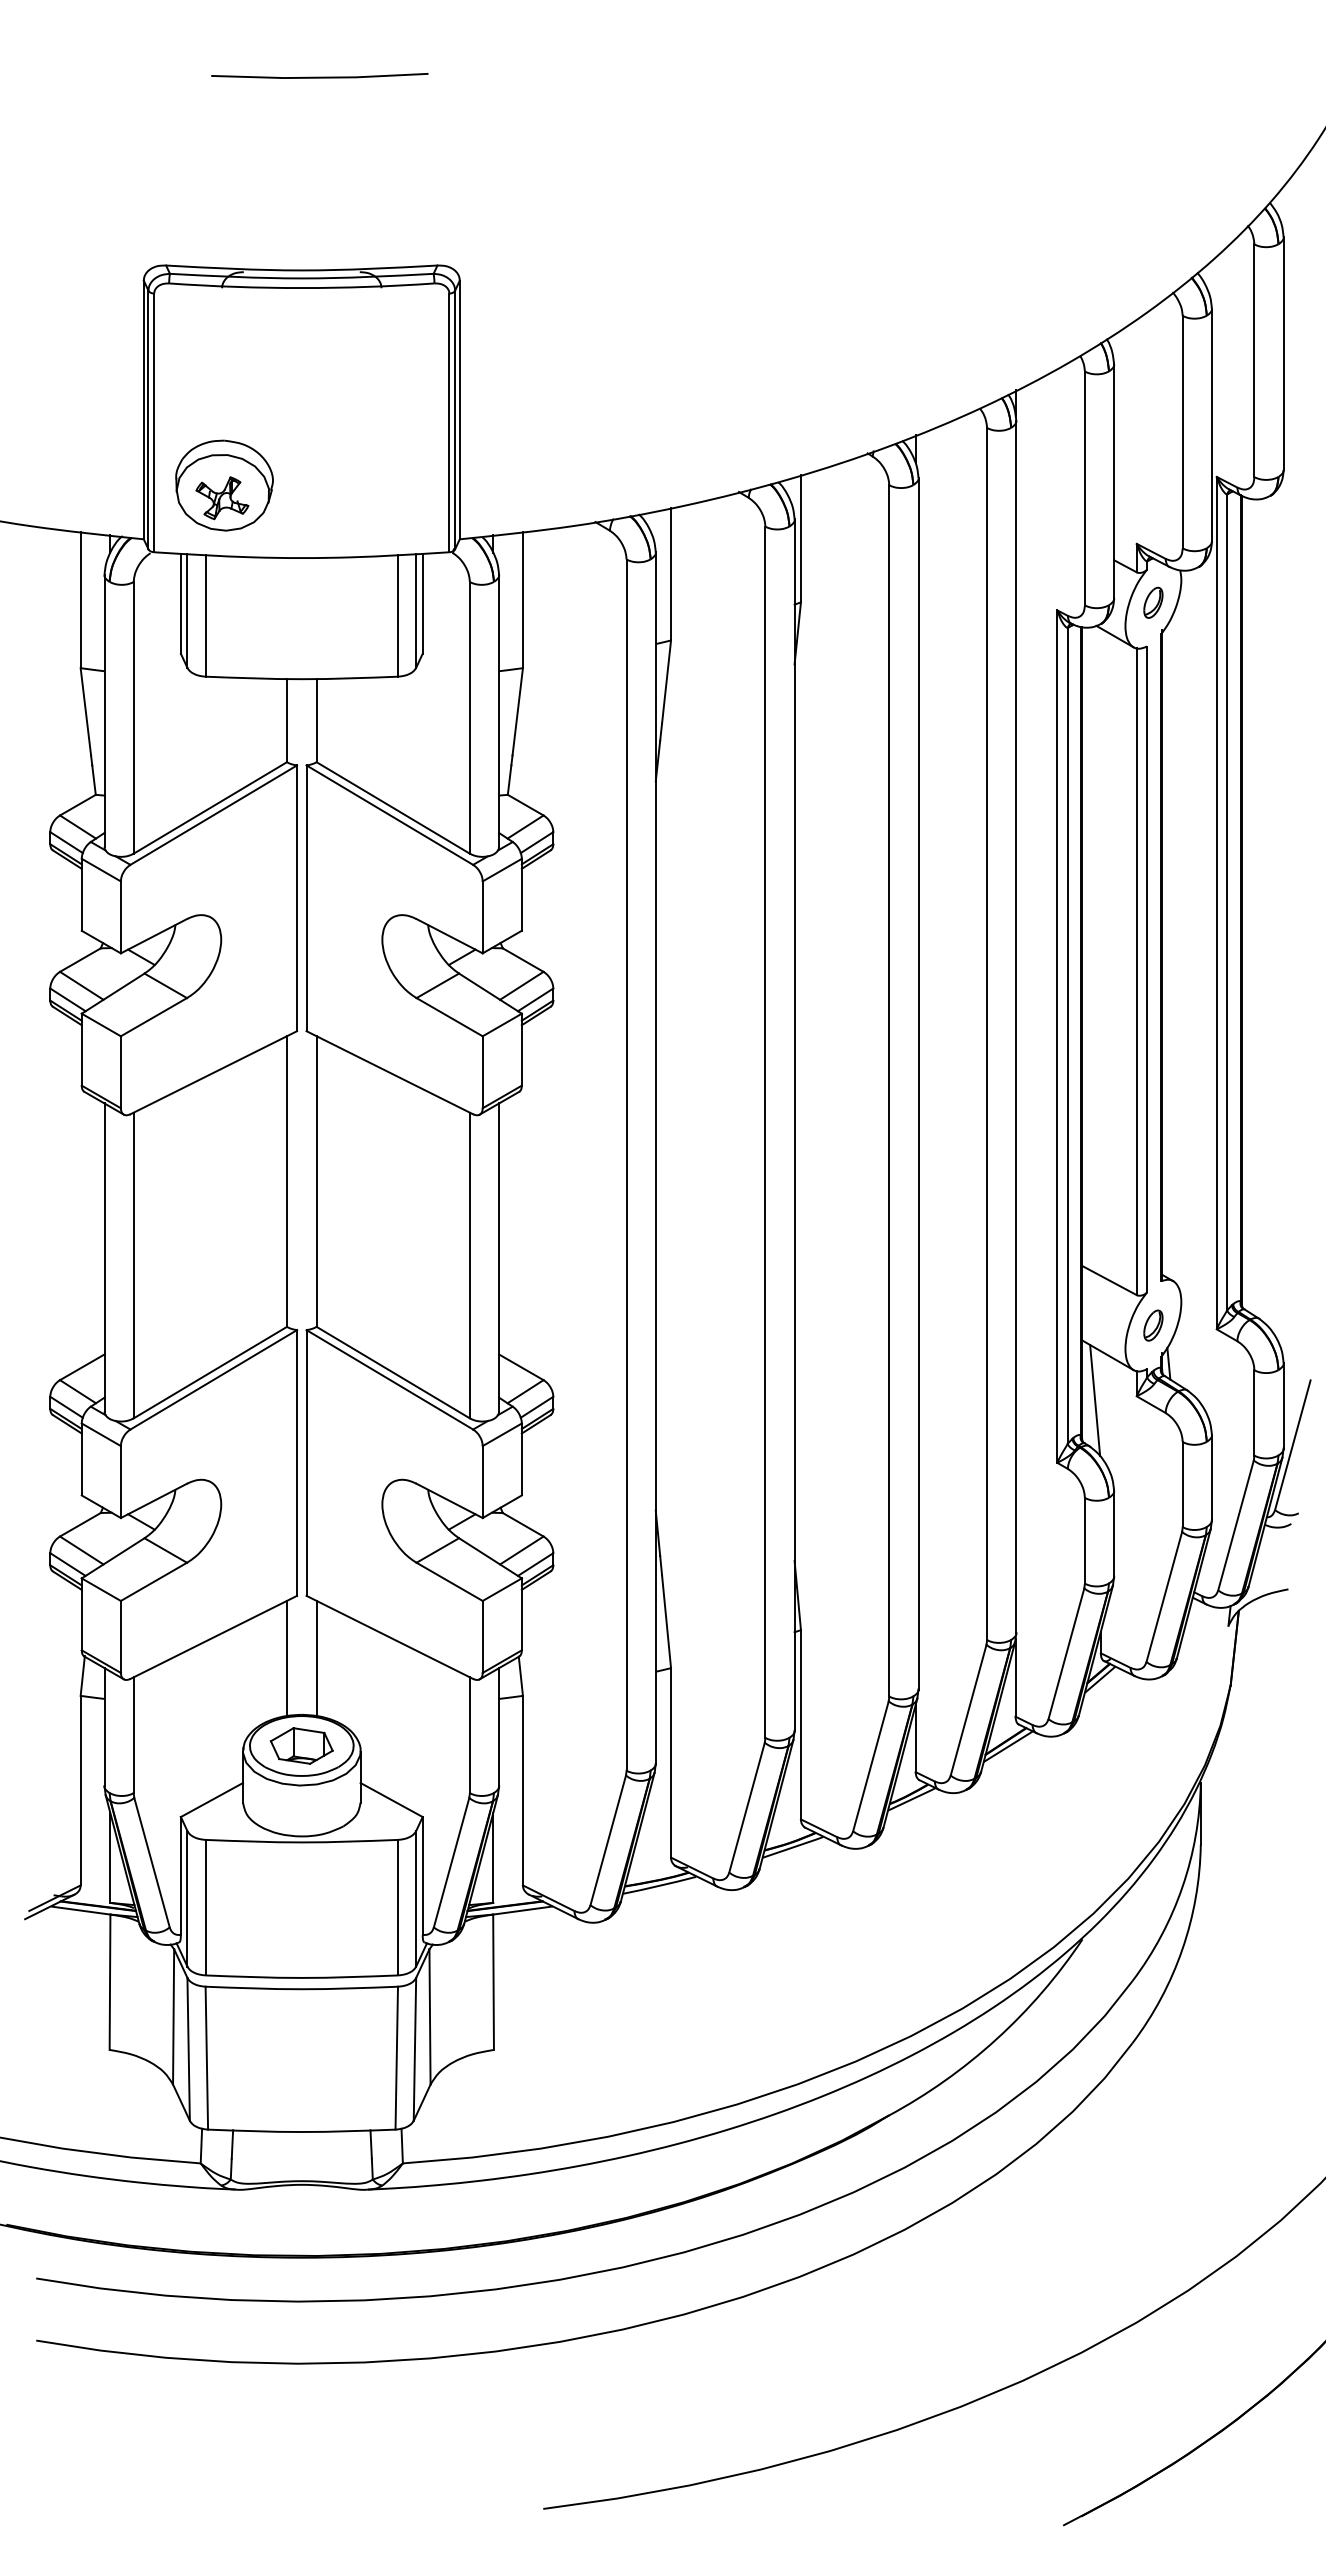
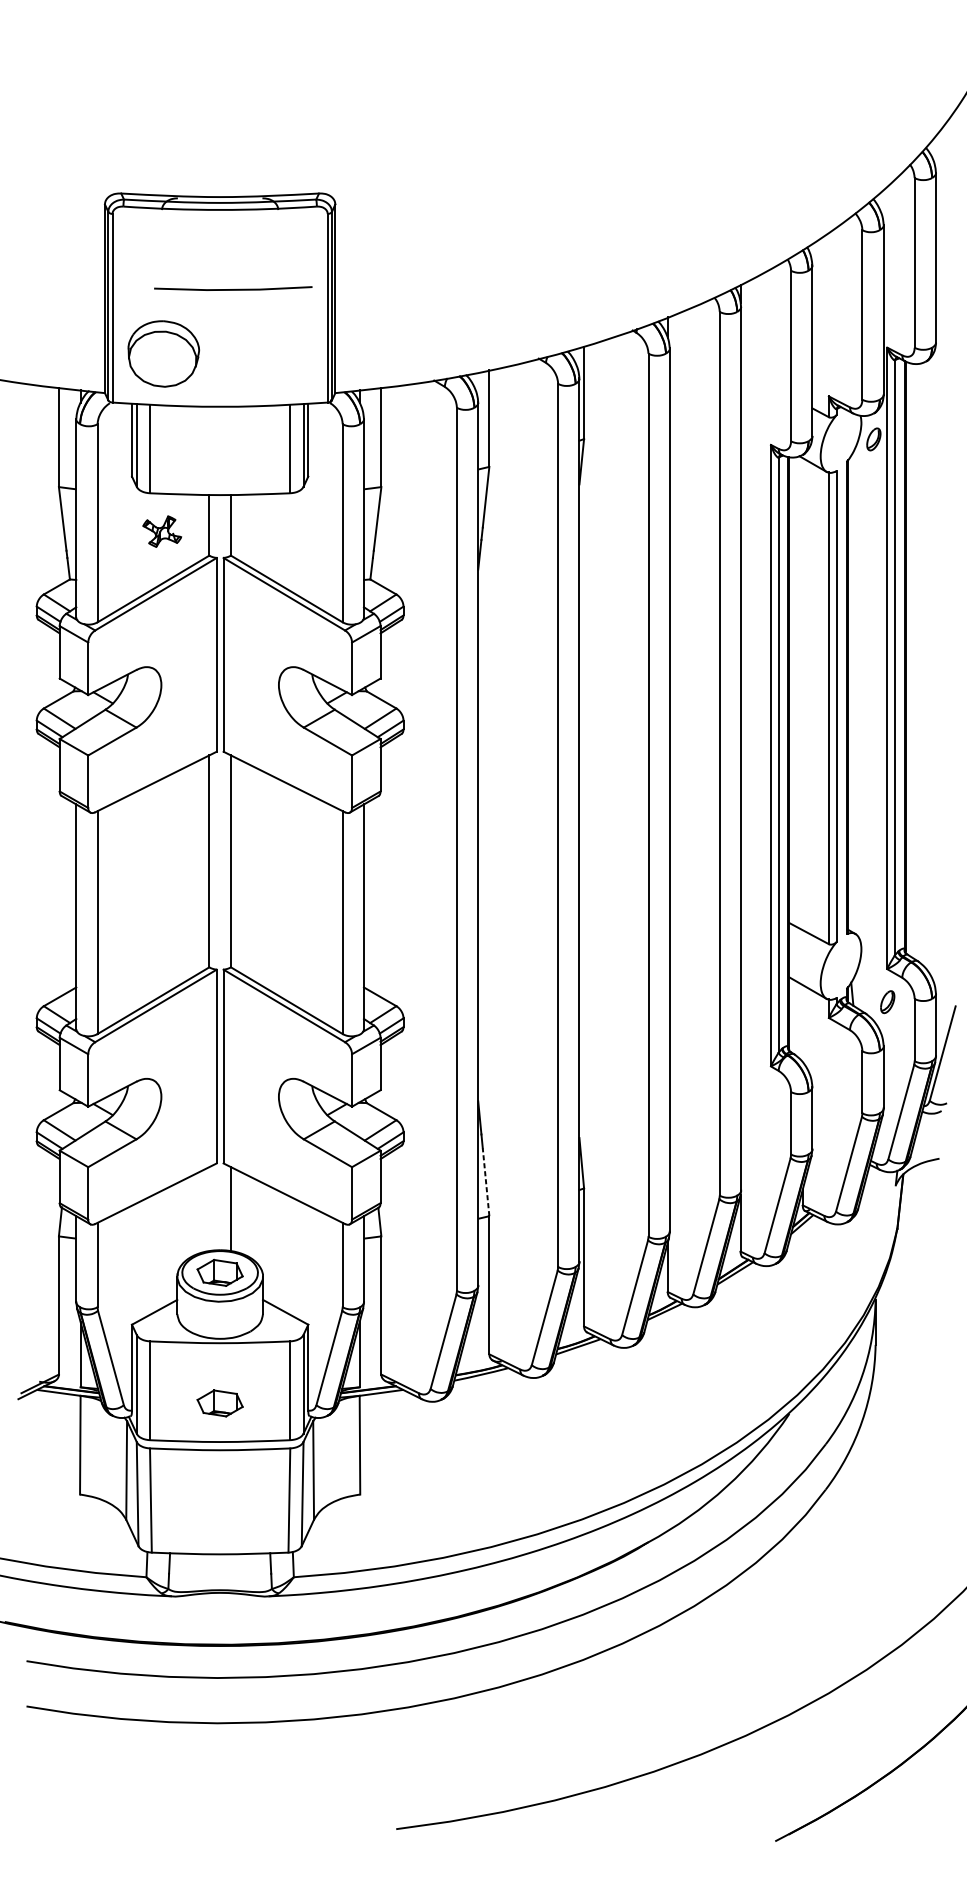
line: (319, 76) -> (233, 289), moved
part: (222, 498) -> (162, 531), moved
part: (1153, 602) -> (873, 439), moved
part: (1153, 1325) -> (887, 1002), moved
line: (1095, 1400) -> (798, 1021), removed
line: (666, 1621) -> (486, 1182), solid -> dashed
line: (286, 1658) -> (208, 1209), removed
part: (301, 1924) -> (219, 1403), added

